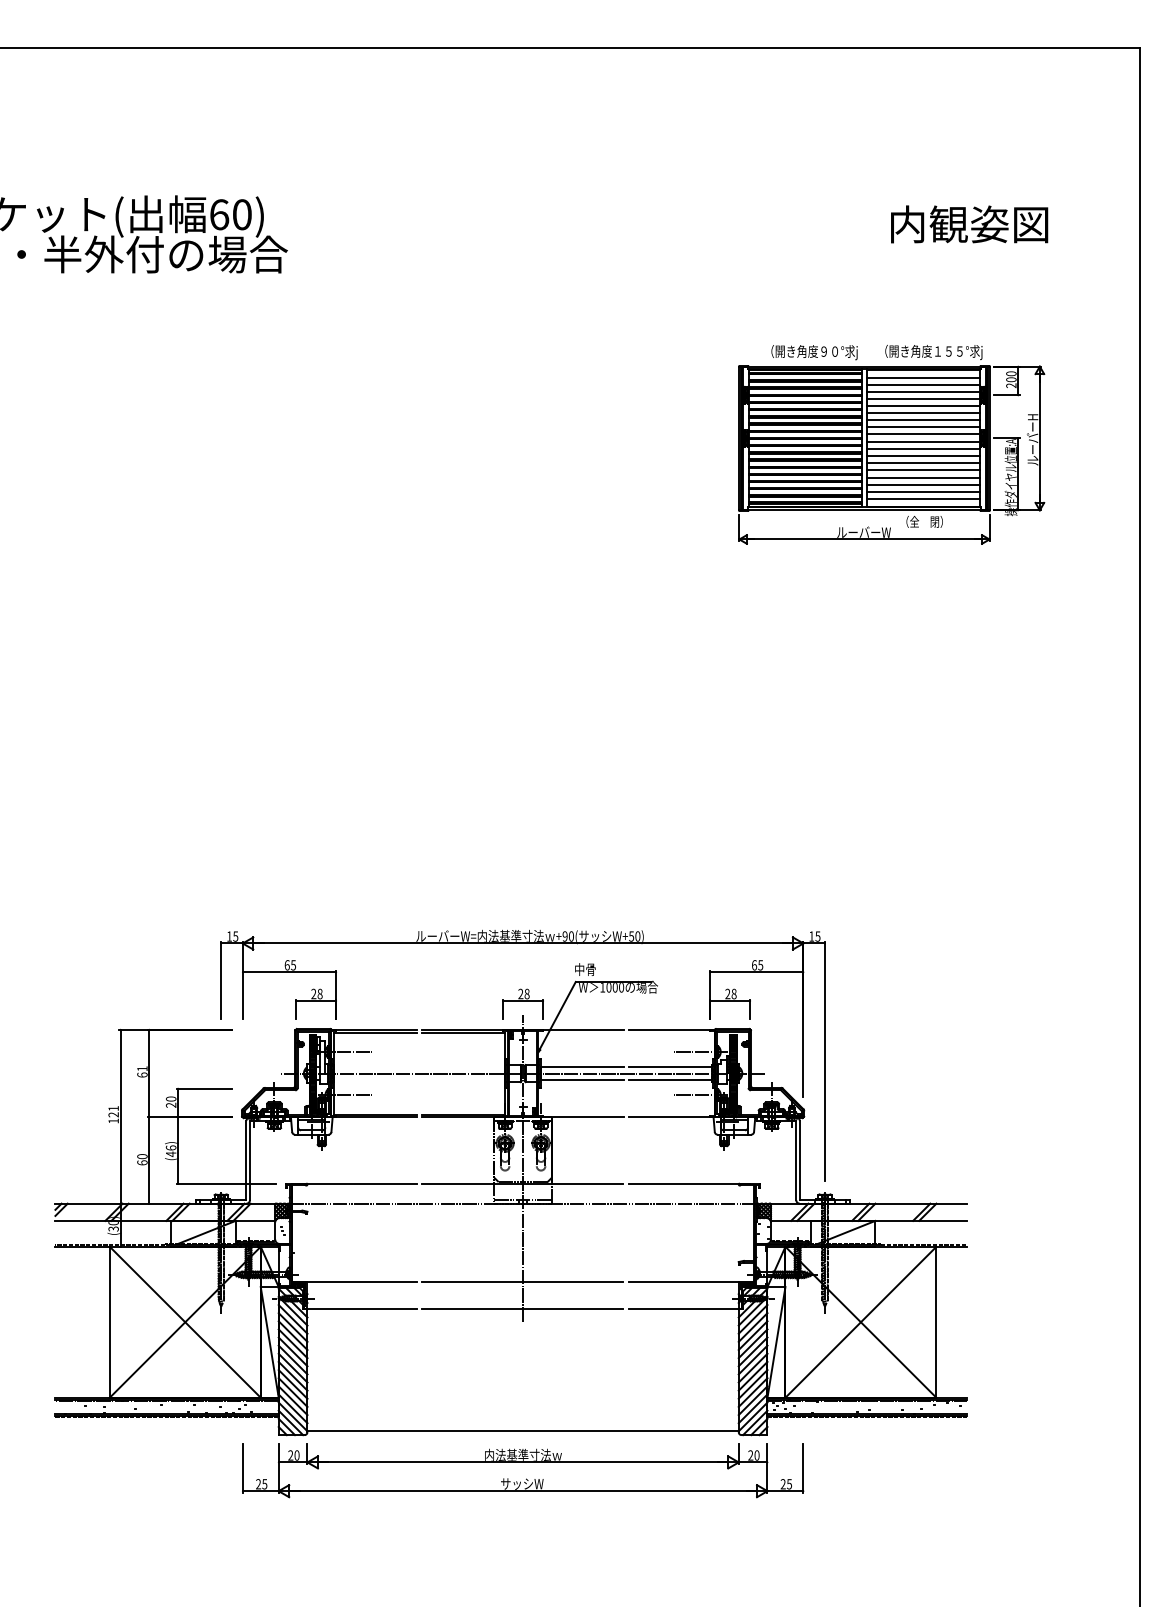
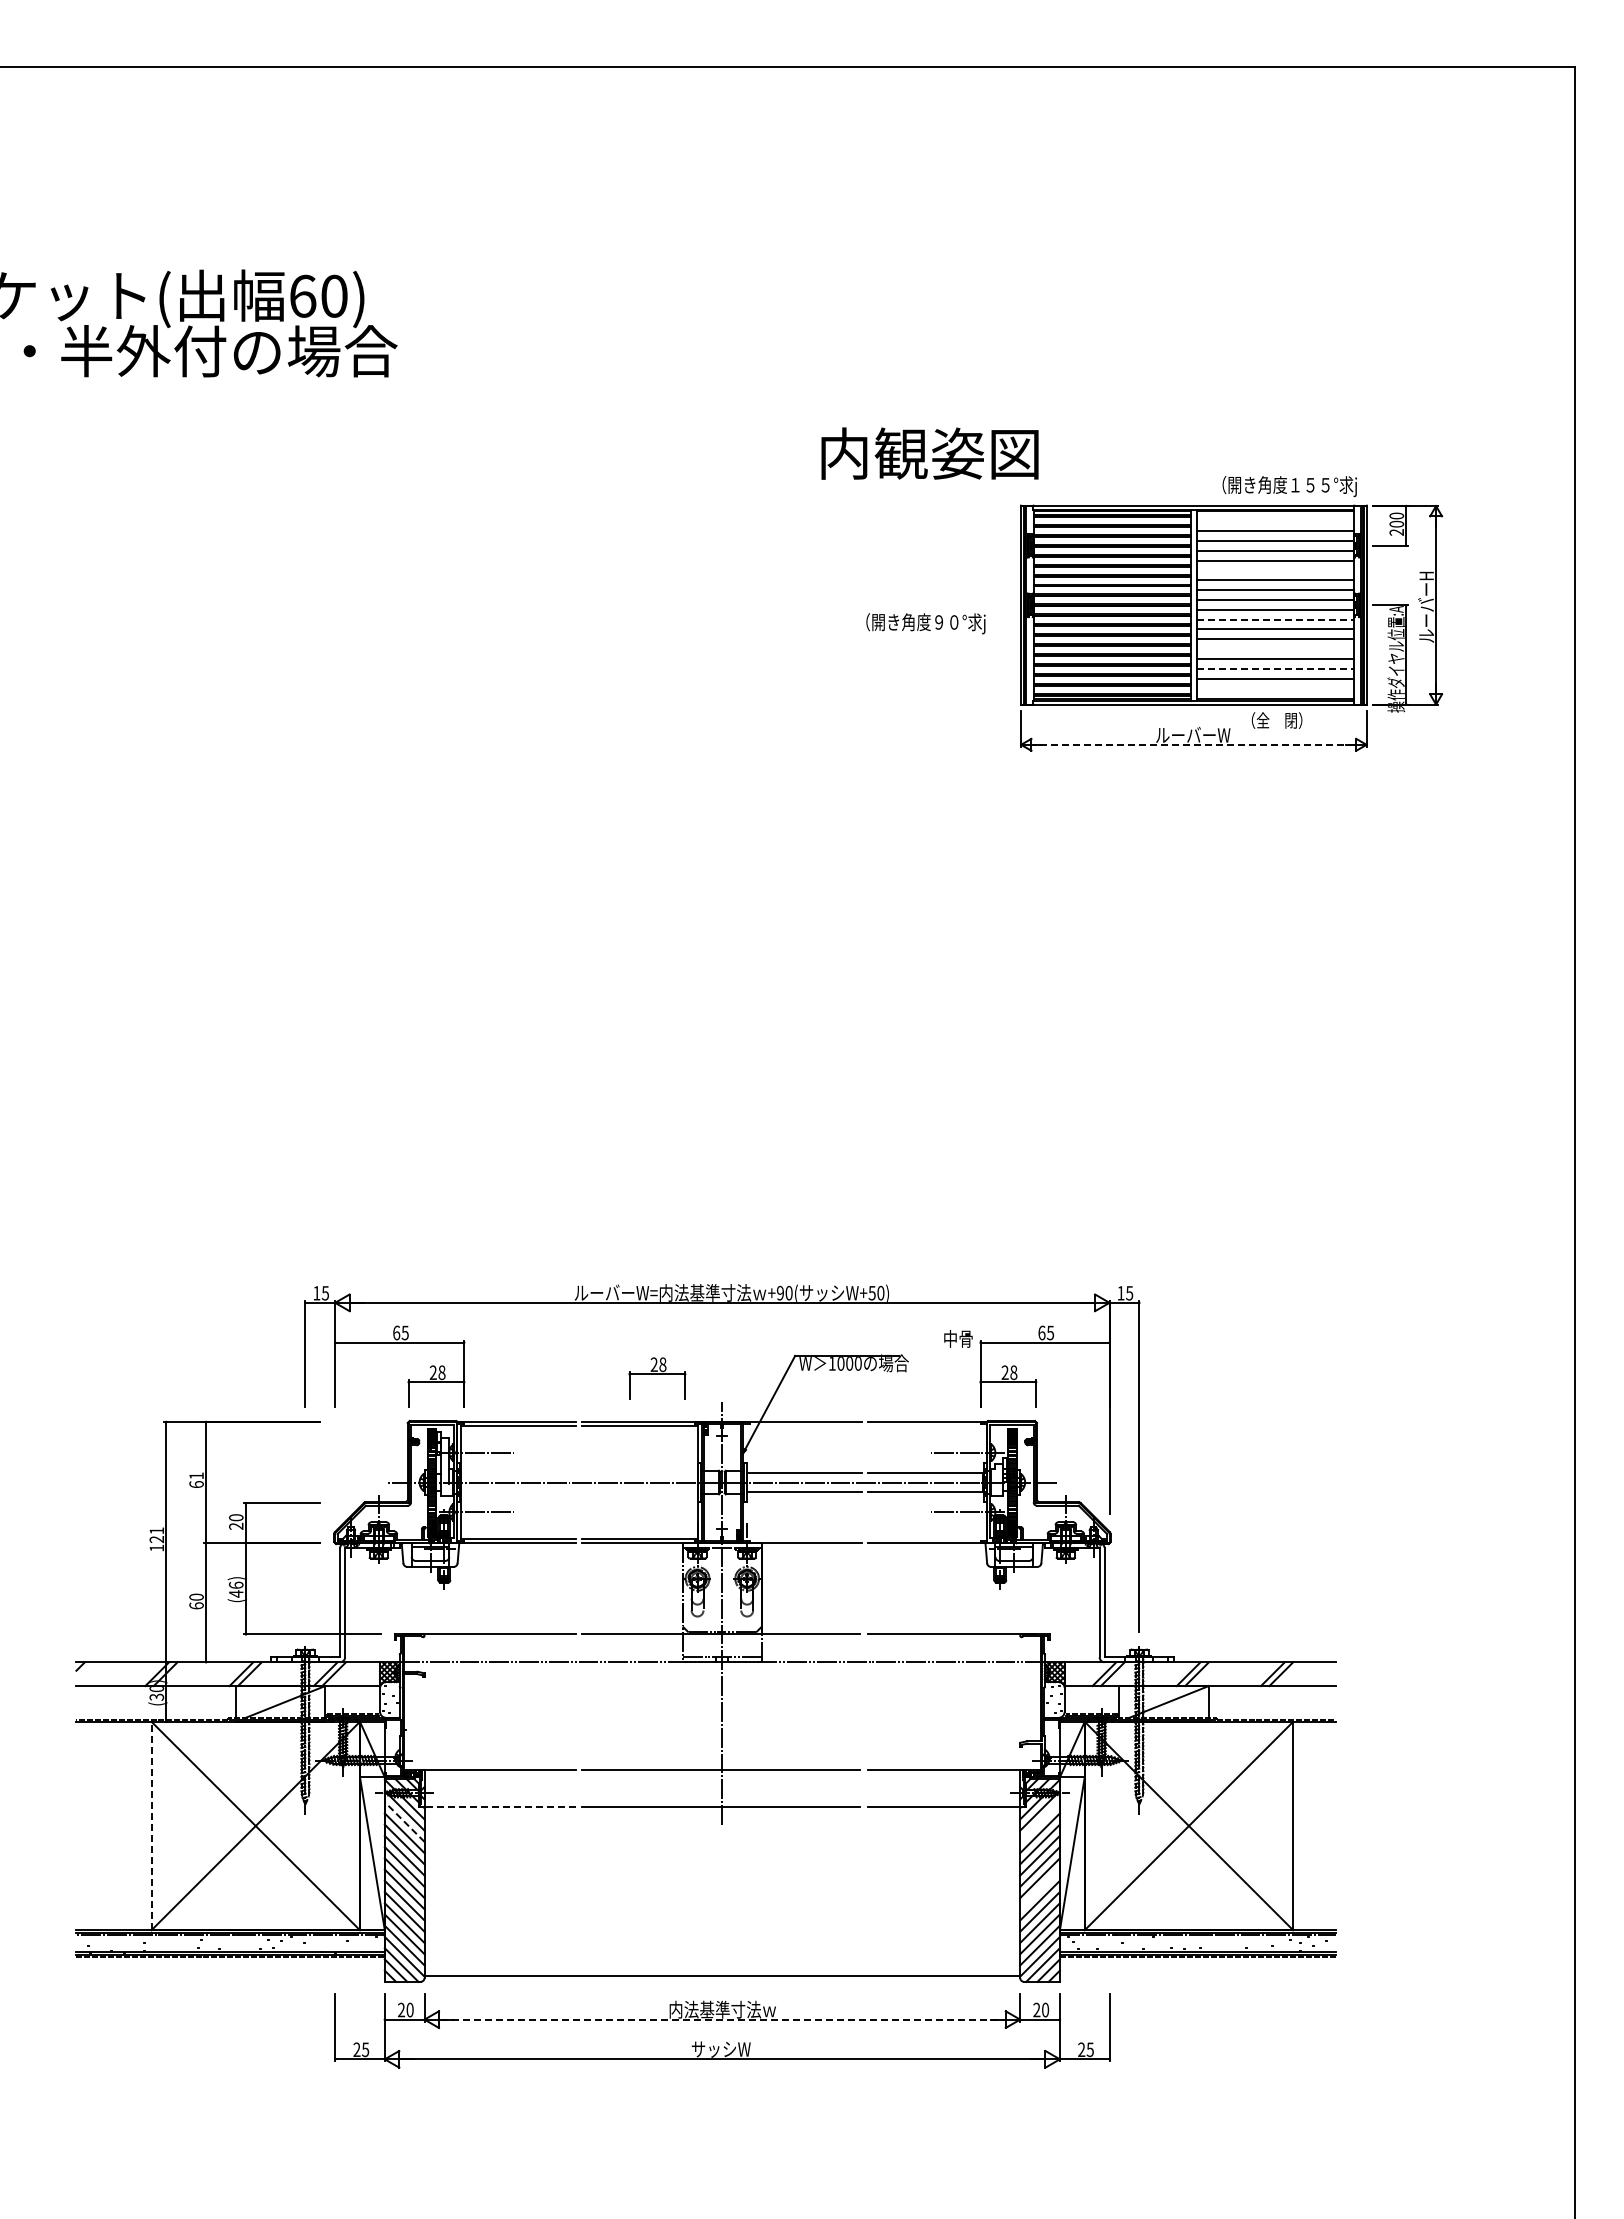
text: (969, 224) -> (929, 453), moved
text: (814, 352) -> (925, 623), moved
line: (922, 377) -> (1274, 521), removed
line: (922, 412) -> (1274, 569), removed
line: (923, 448) -> (1275, 619), solid -> dashed
line: (922, 470) -> (1274, 649), removed
line: (923, 484) -> (1275, 669), solid -> dashed
line: (922, 499) -> (1274, 689), removed
line: (864, 539) -> (1193, 744), solid -> dashed
text: (585, 969) -> (958, 1338), moved
part: (523, 1004) -> (657, 1378), moved
line: (61, 1209) -> (84, 1670), removed
line: (360, 1308) -> (497, 1807), solid -> dashed
line: (292, 1318) -> (404, 1821), solid -> dashed
line: (752, 1318) -> (1039, 1821), removed
line: (109, 1321) -> (151, 1825), solid -> dashed
line: (752, 1368) -> (1039, 1889), removed
line: (523, 1462) -> (722, 2019), solid -> dashed

